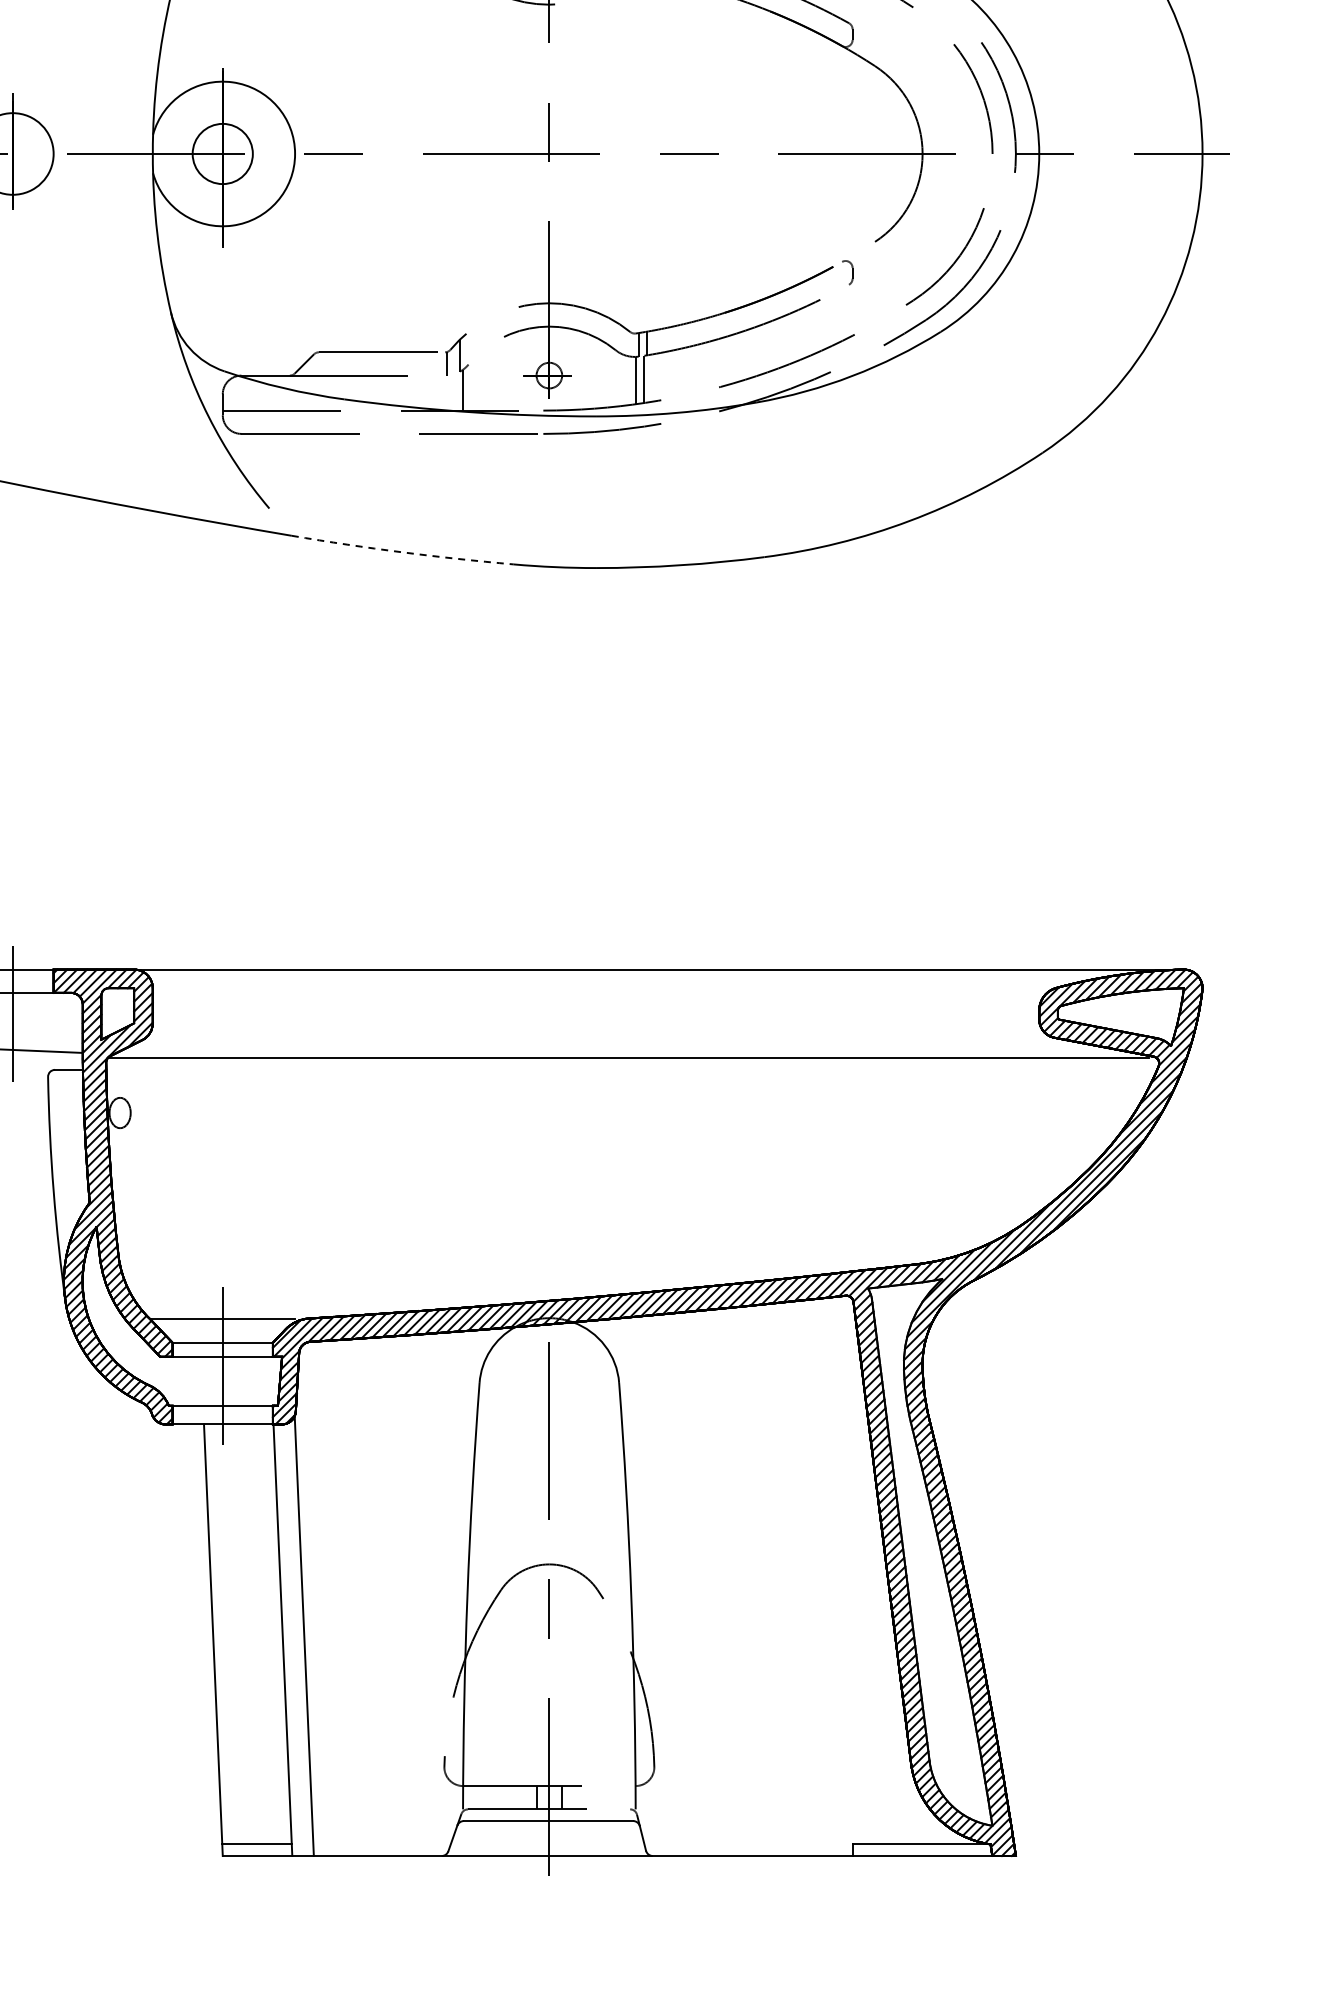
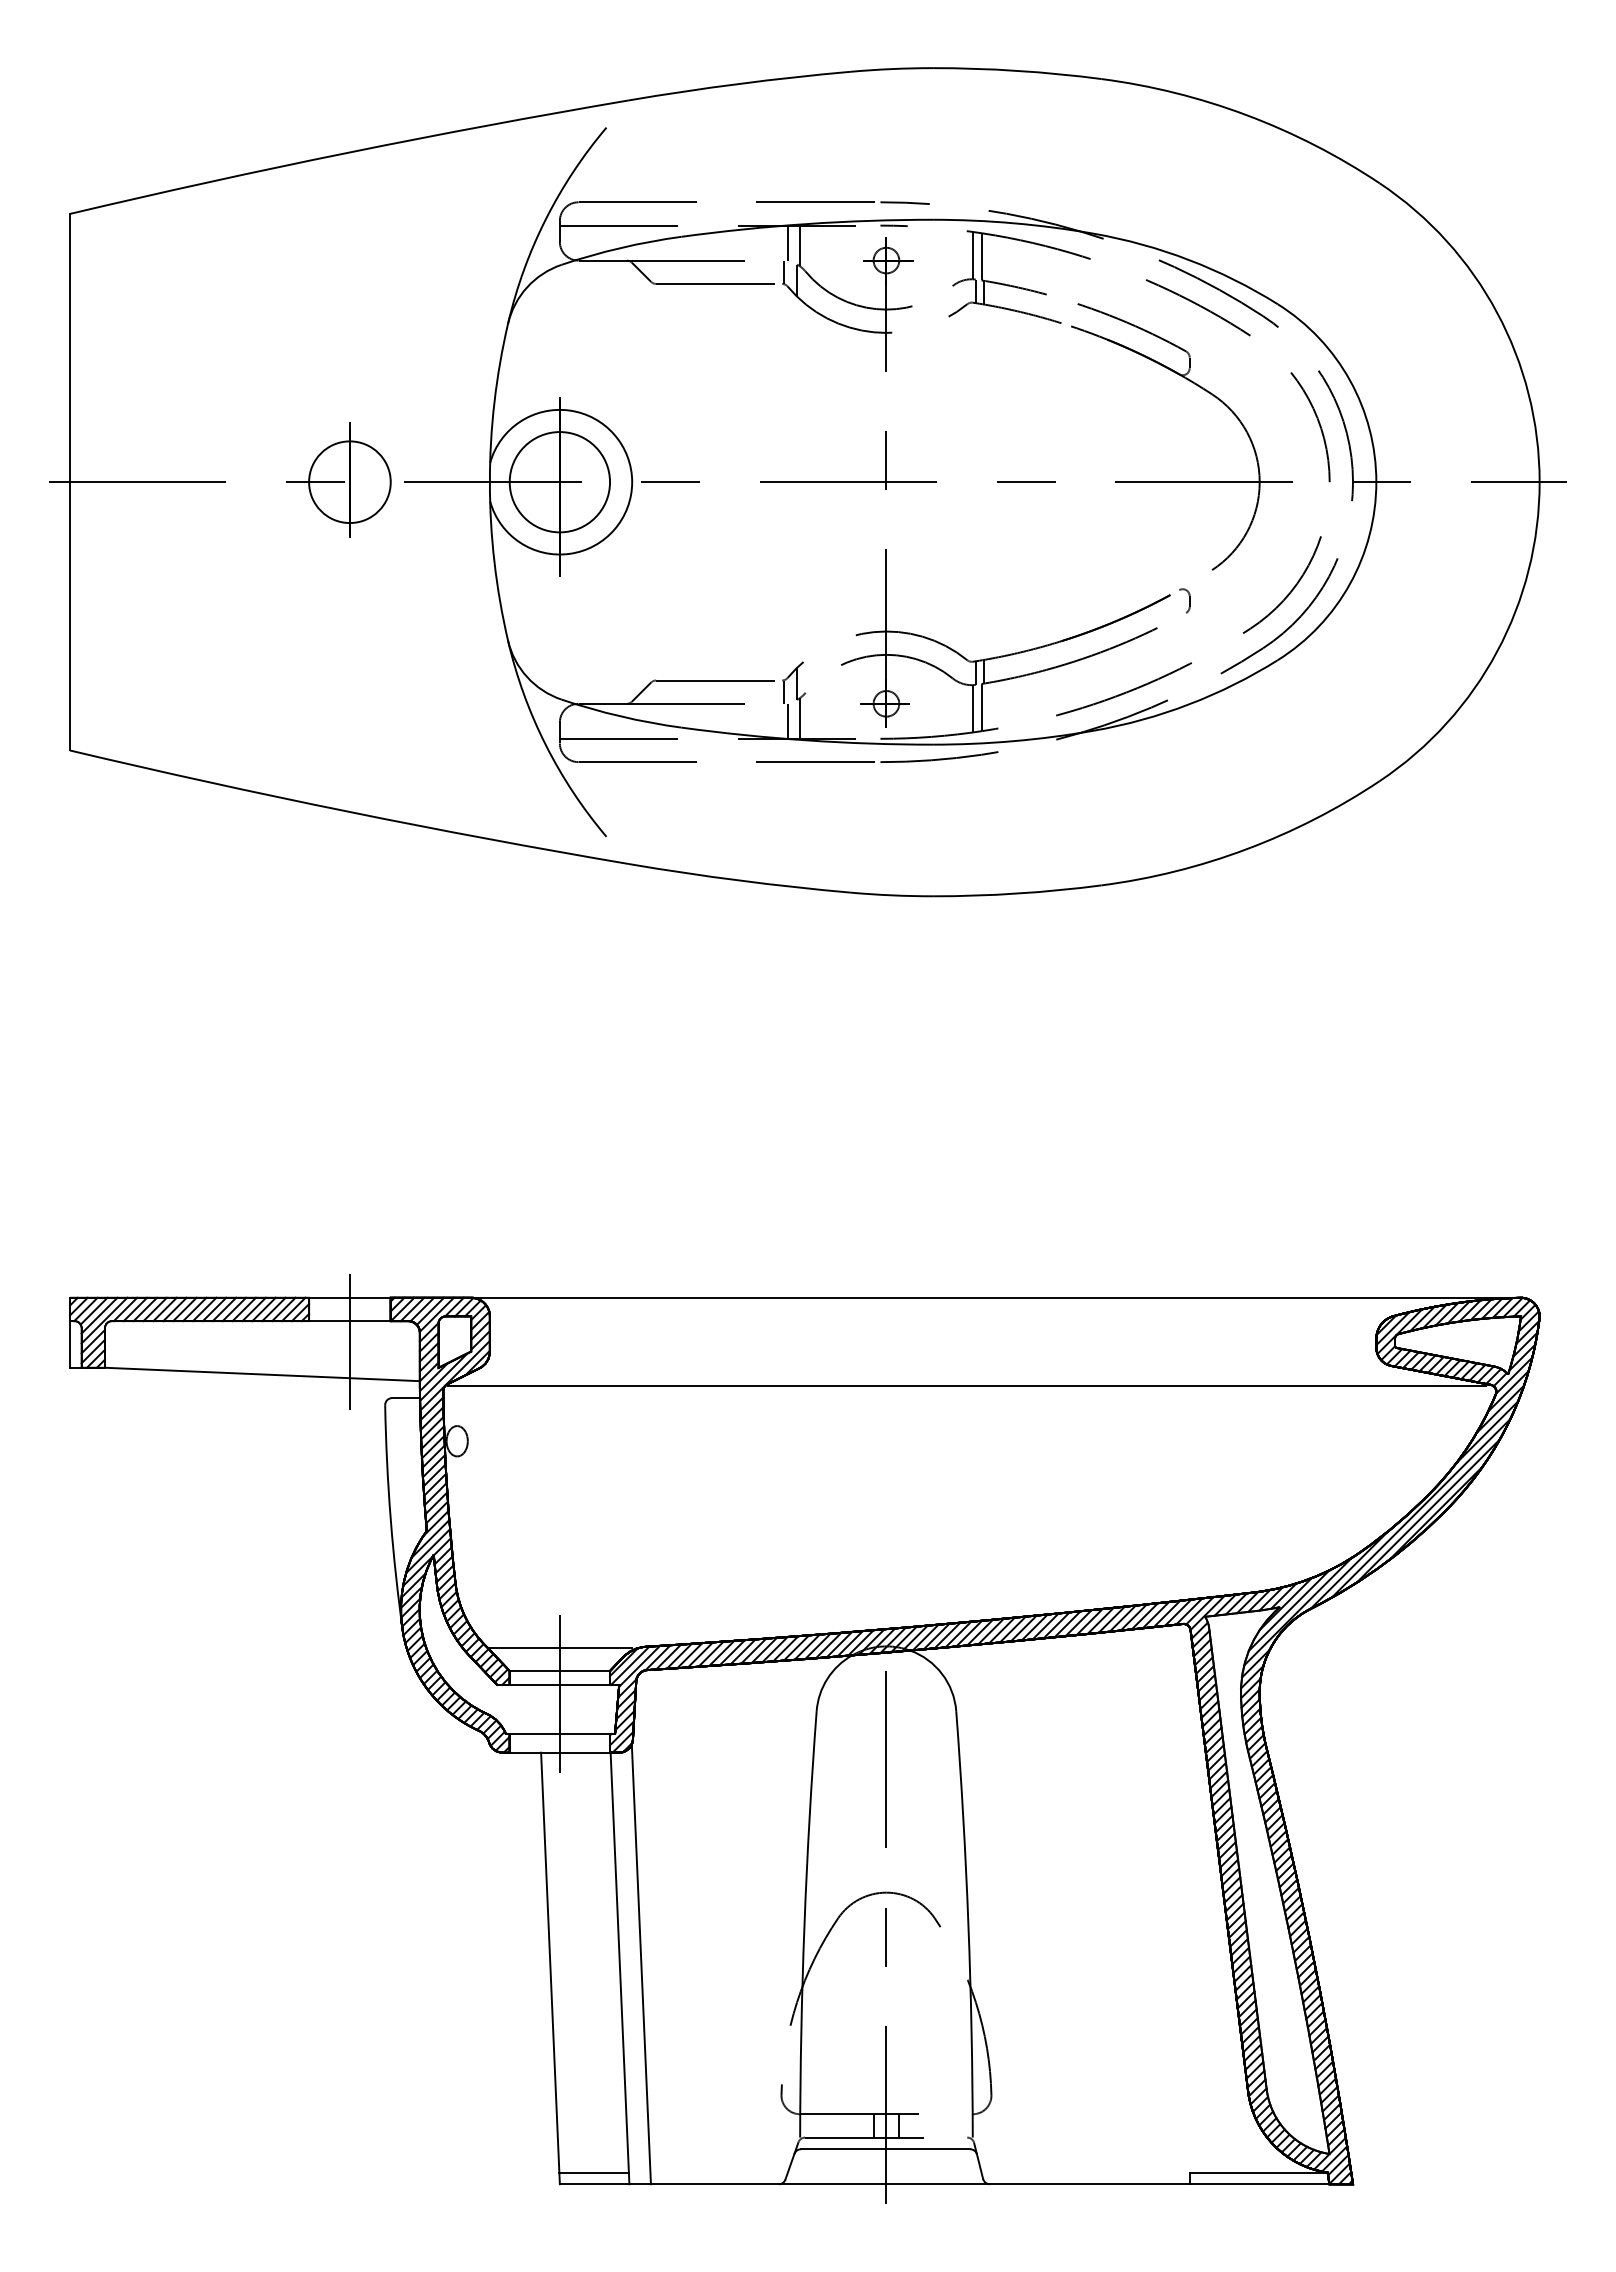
circle: (222, 154) -> (559, 482), size x1.67
line: (450, 392) -> (787, 720), added
arc: (402, 552) -> (739, 880), dashed -> solid

